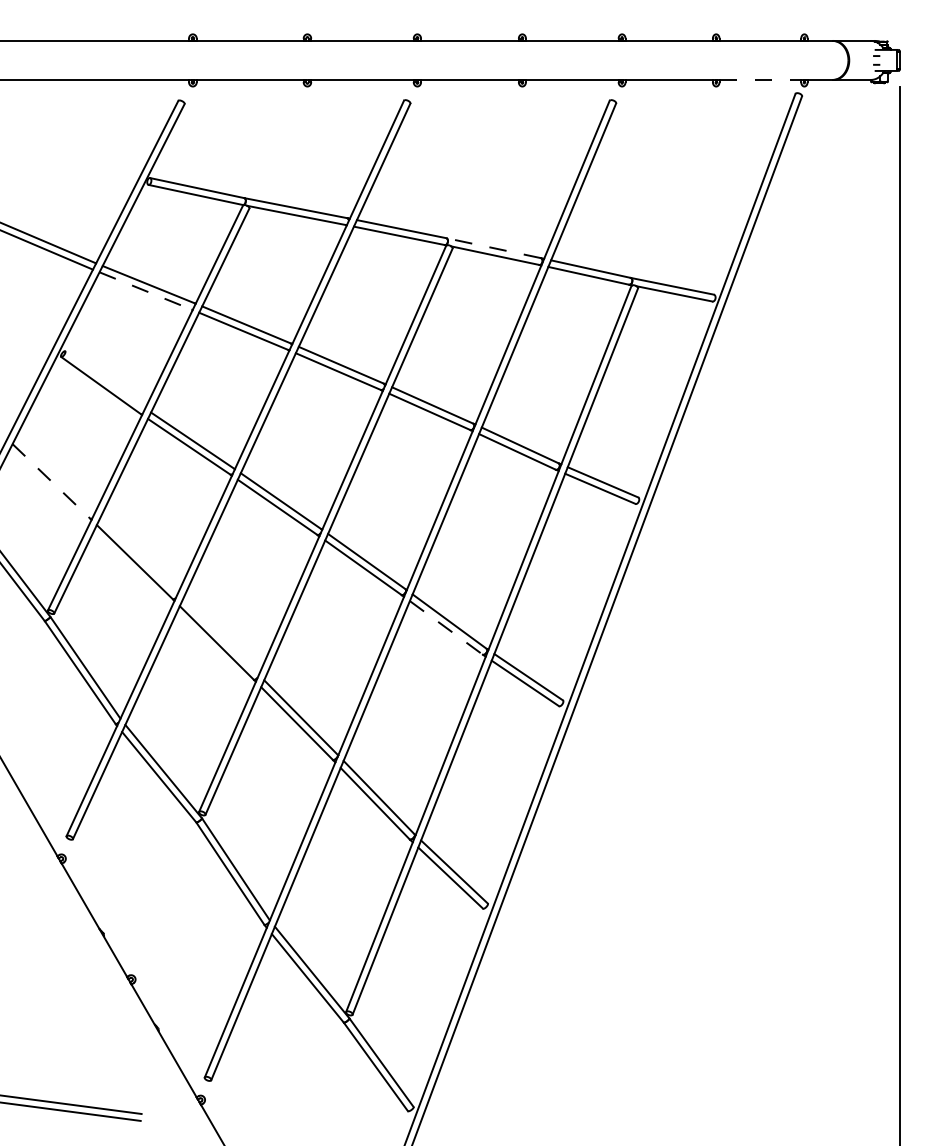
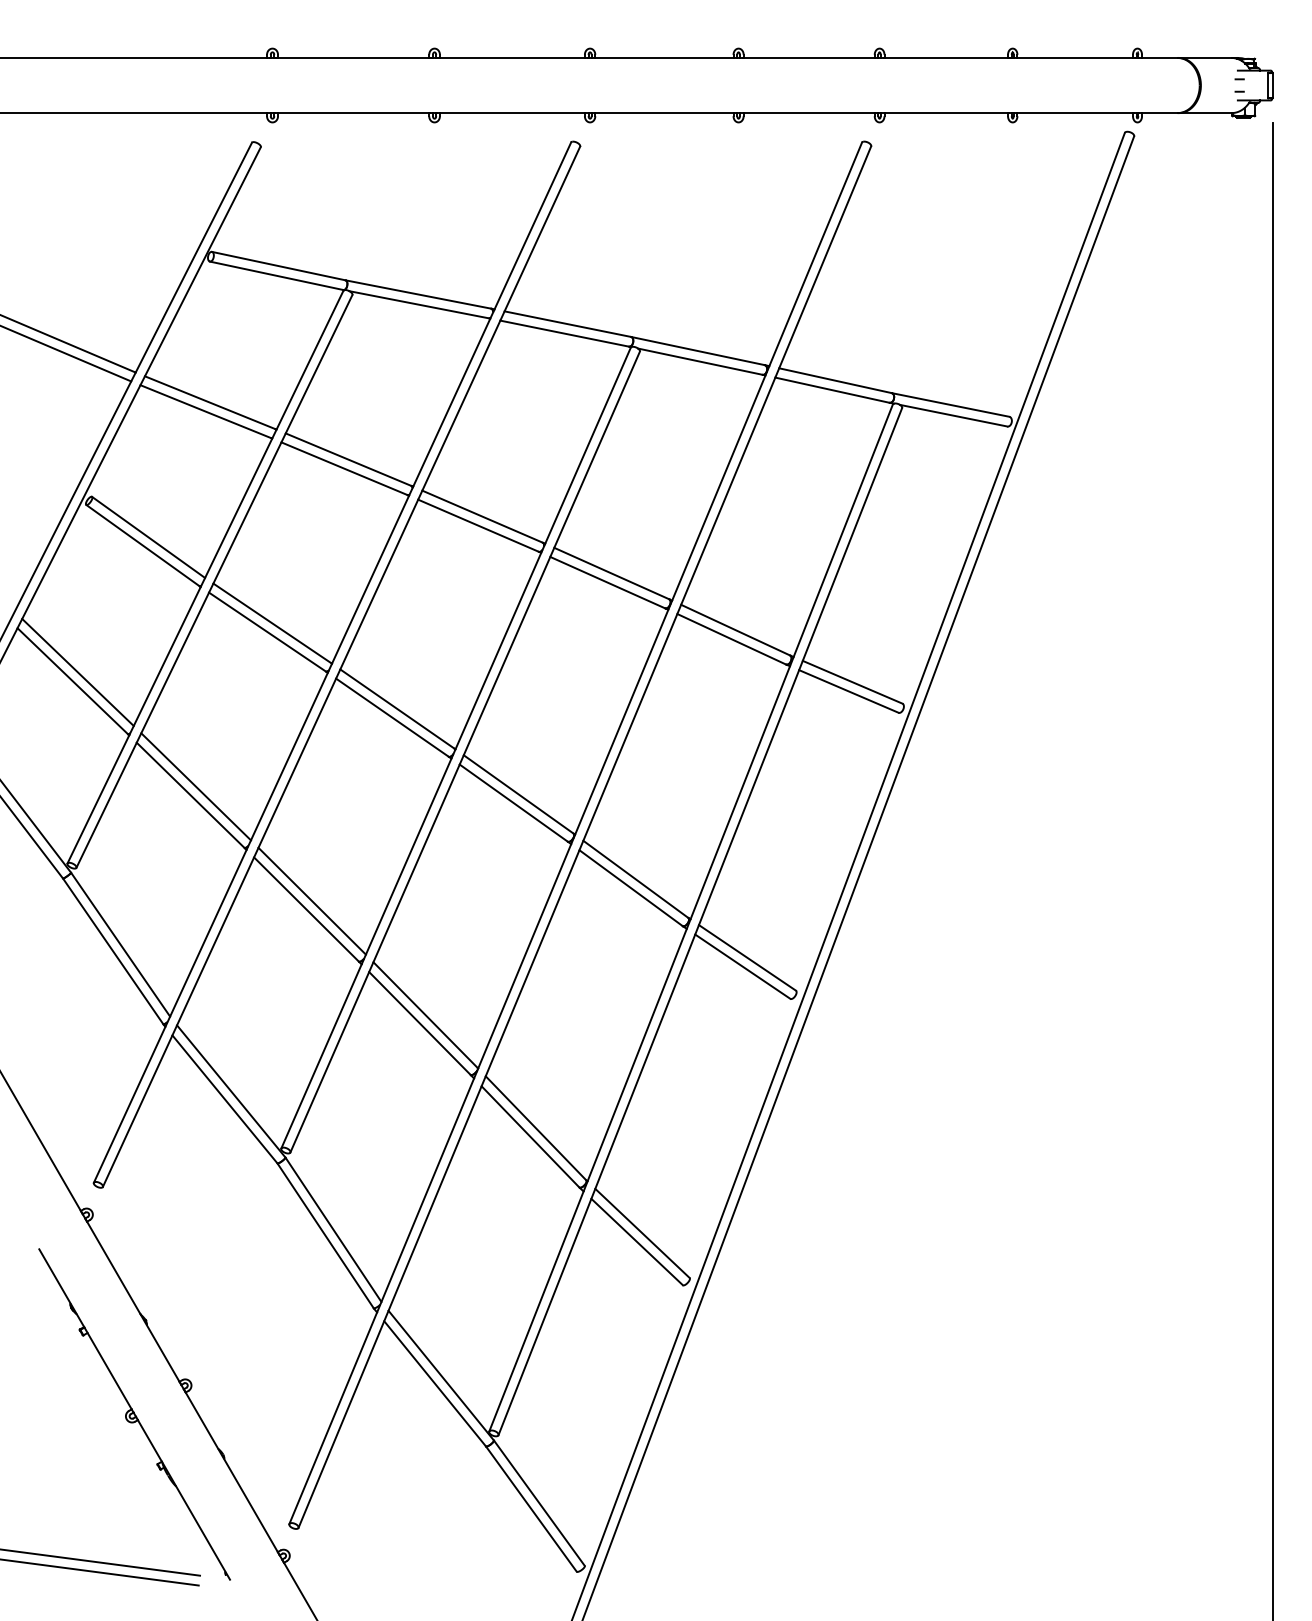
line: (761, 80) -> (1076, 113), dashed -> solid
line: (493, 247) -> (697, 350), dashed -> solid
line: (146, 290) -> (206, 411), dashed -> solid
line: (105, 379) -> (148, 536), added
line: (55, 474) -> (77, 671), added
line: (51, 481) -> (72, 681), dashed -> solid
line: (139, 556) -> (196, 786), added
line: (446, 628) -> (631, 888), dashed -> solid
line: (220, 636) -> (311, 900), added
part: (95, 1000) -> (134, 1414), added

